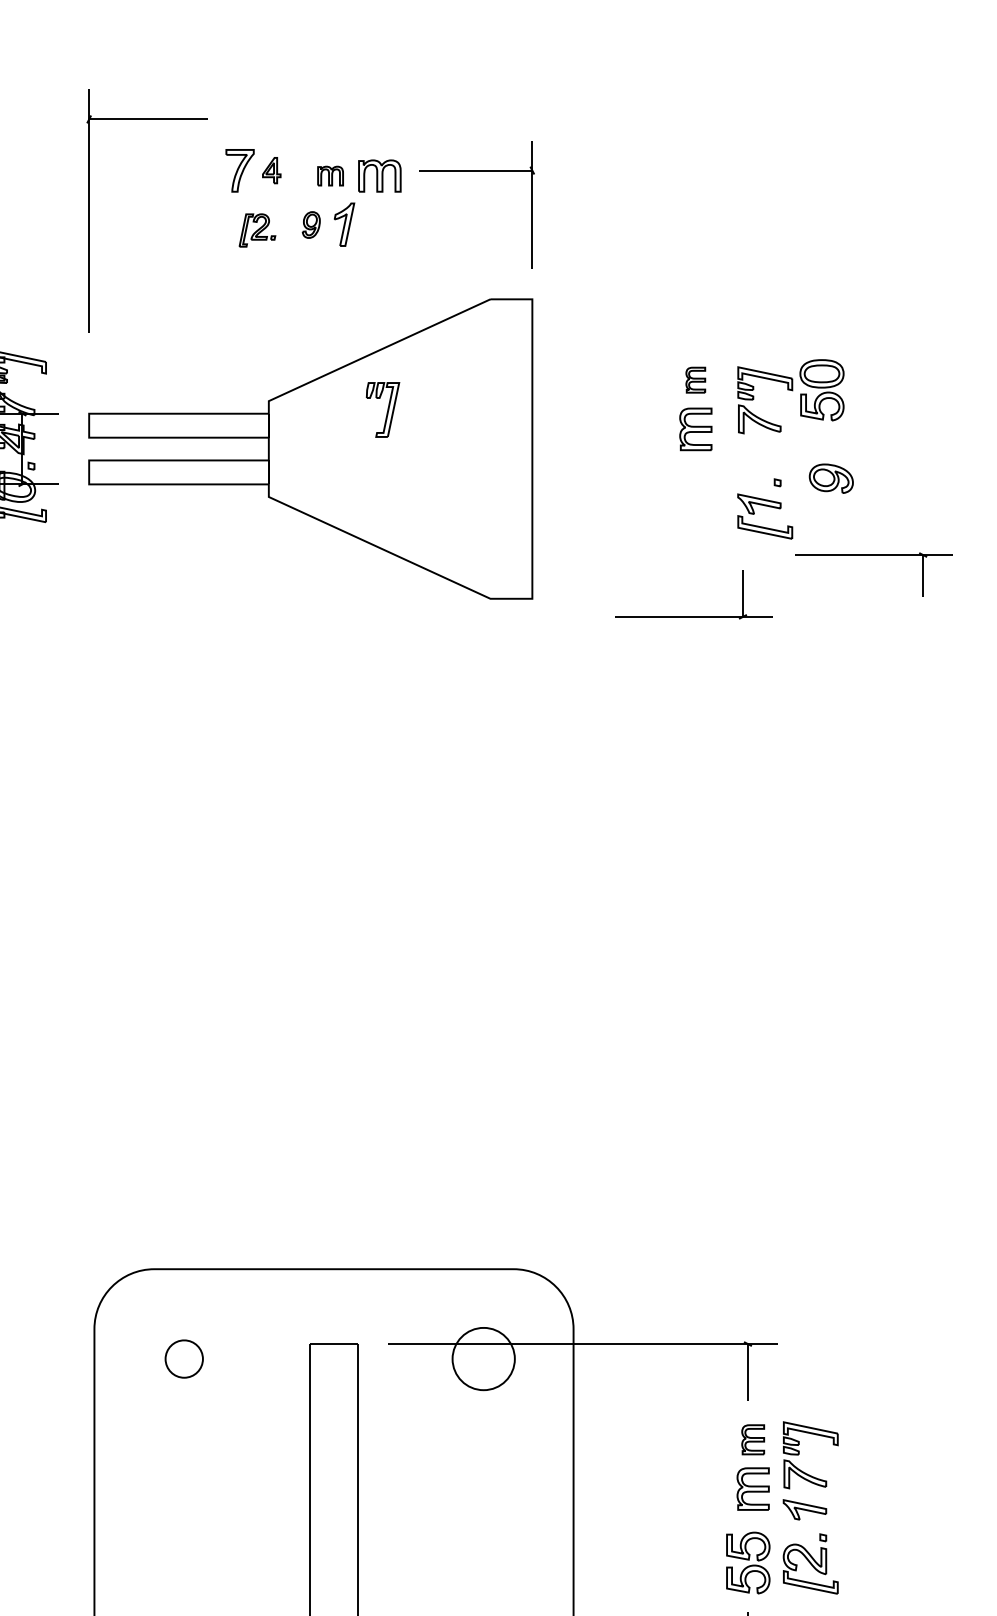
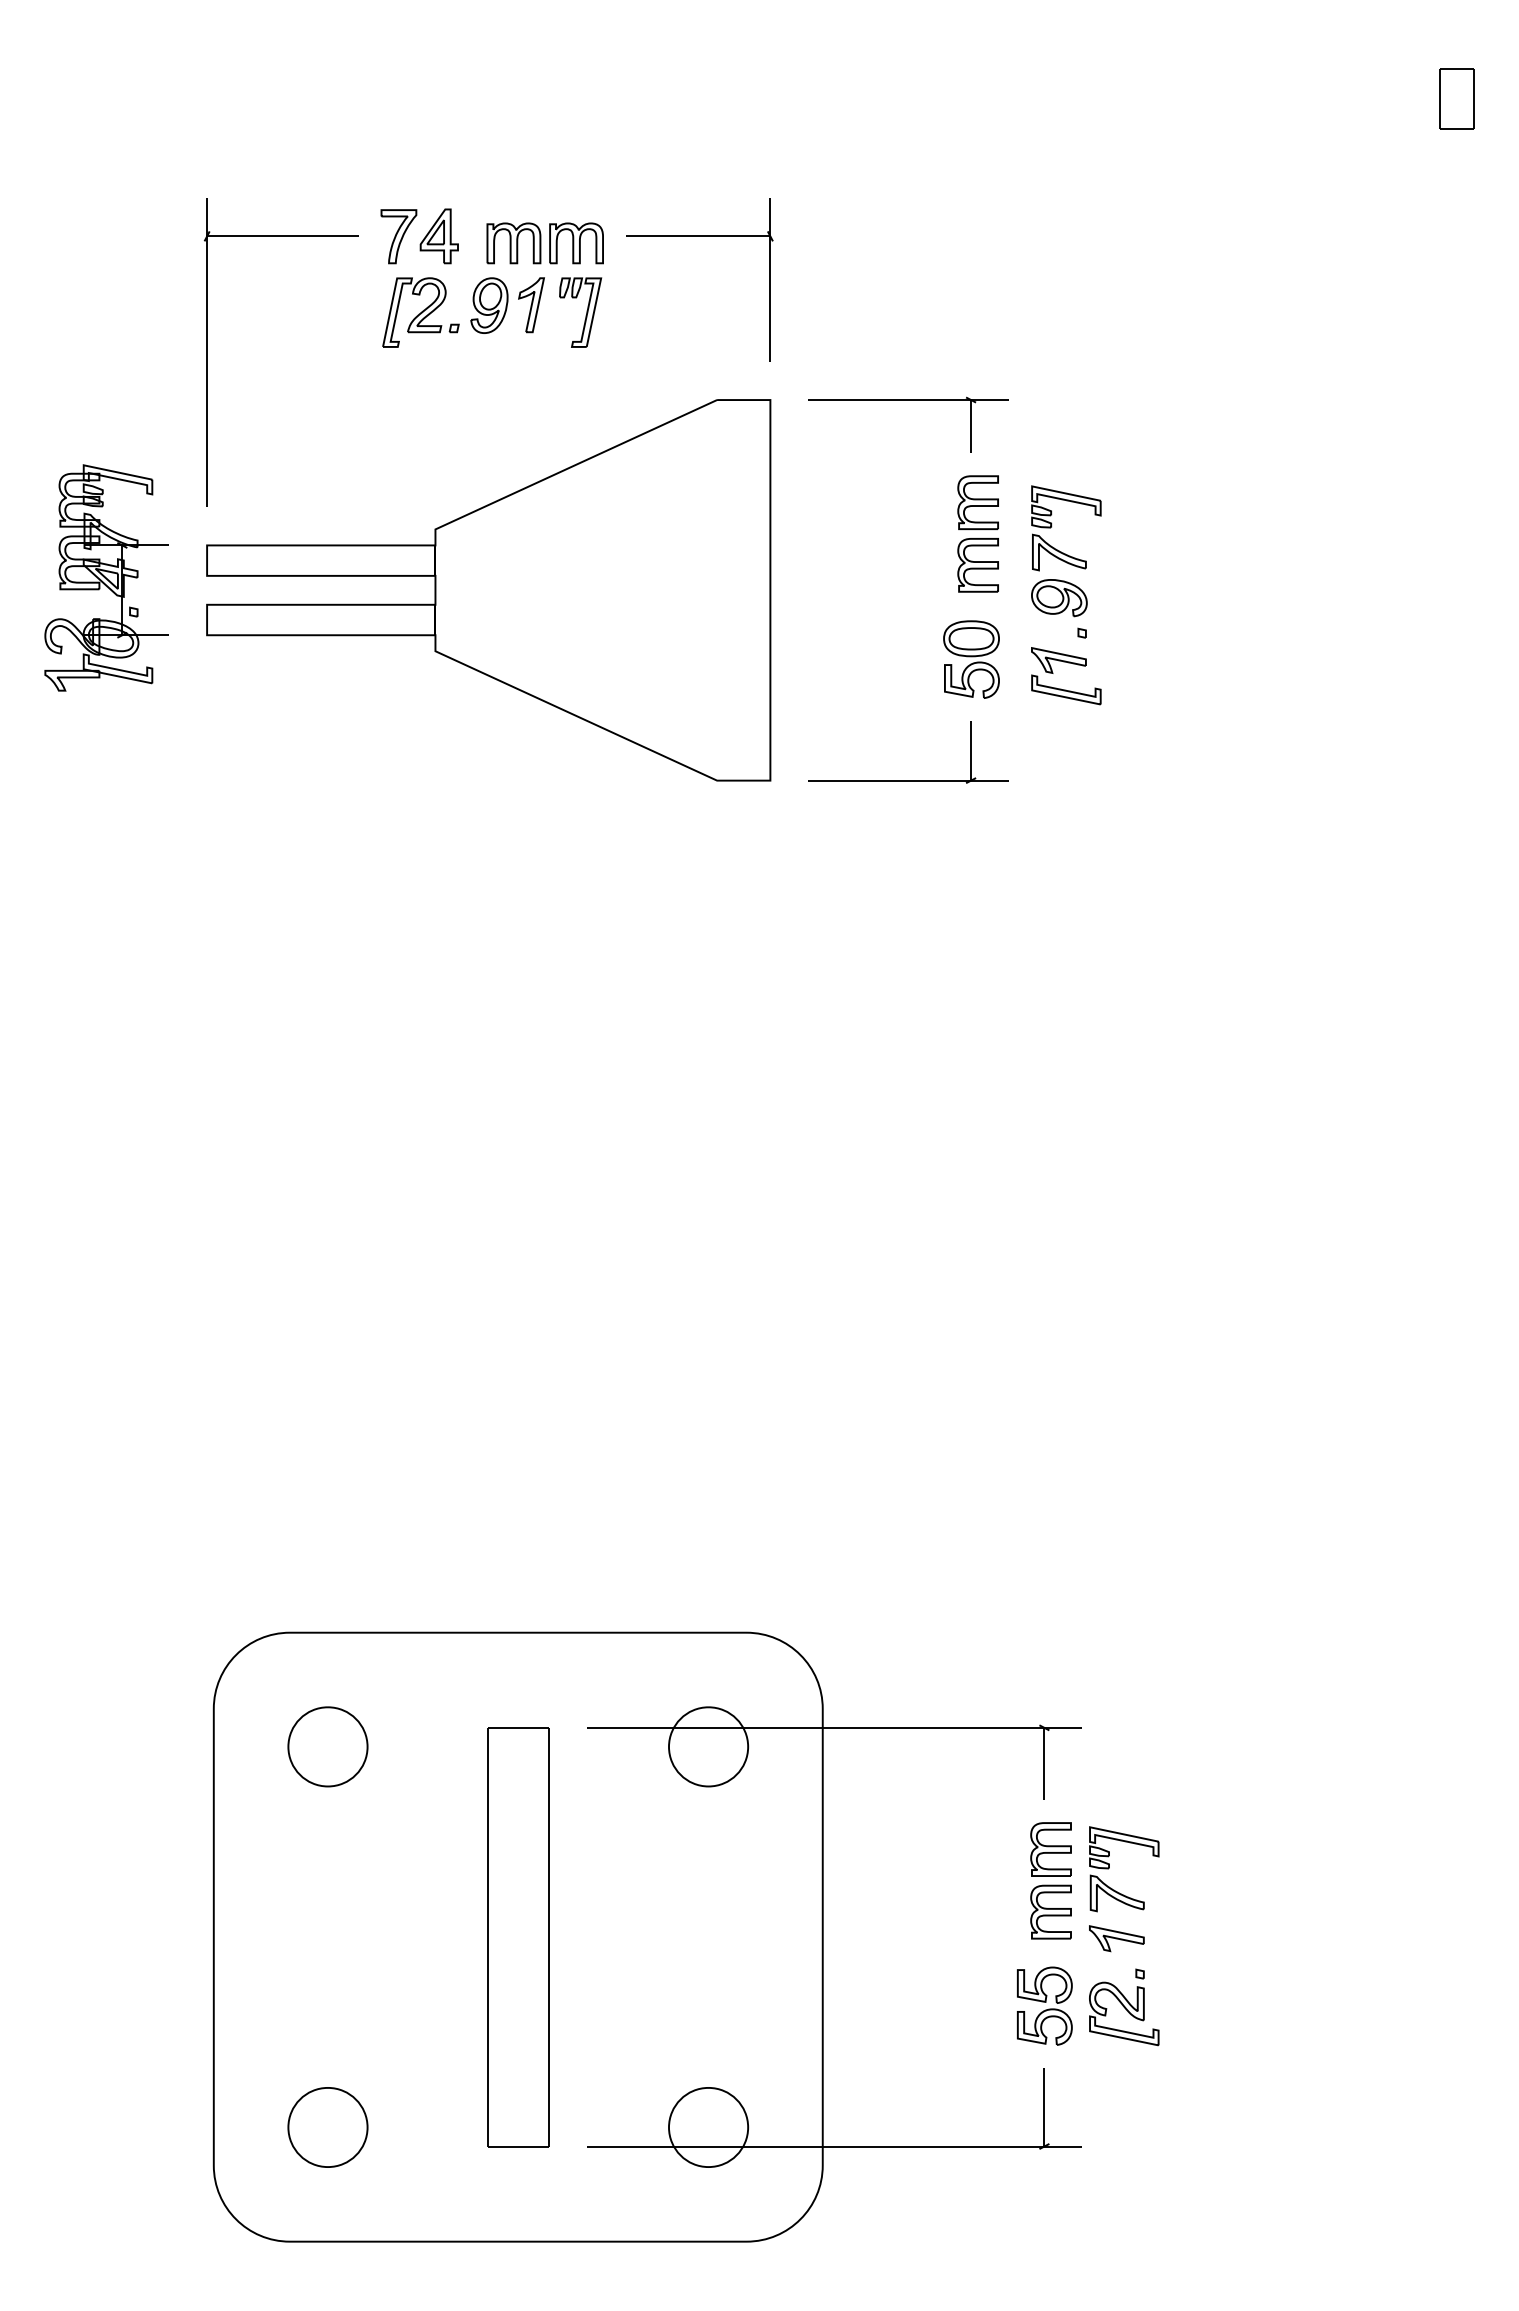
part: (271, 170) -> (438, 236), size x1.67
part: (330, 176) -> (513, 243), size x1.67
part: (89, 210) -> (207, 352), moved
part: (311, 224) -> (489, 305), size x1.67
part: (257, 230) -> (420, 312), size x1.67
part: (695, 379) -> (977, 502), size x1.67
part: (821, 390) -> (971, 659), moved
part: (382, 409) -> (580, 312), moved
part: (831, 479) -> (1059, 598), moved
part: (873, 555) -> (908, 400), moved
part: (693, 616) -> (908, 780), moved
part: (183, 1358) -> (327, 1746), size x1.67
part: (752, 1439) -> (1050, 1849), size x1.43

